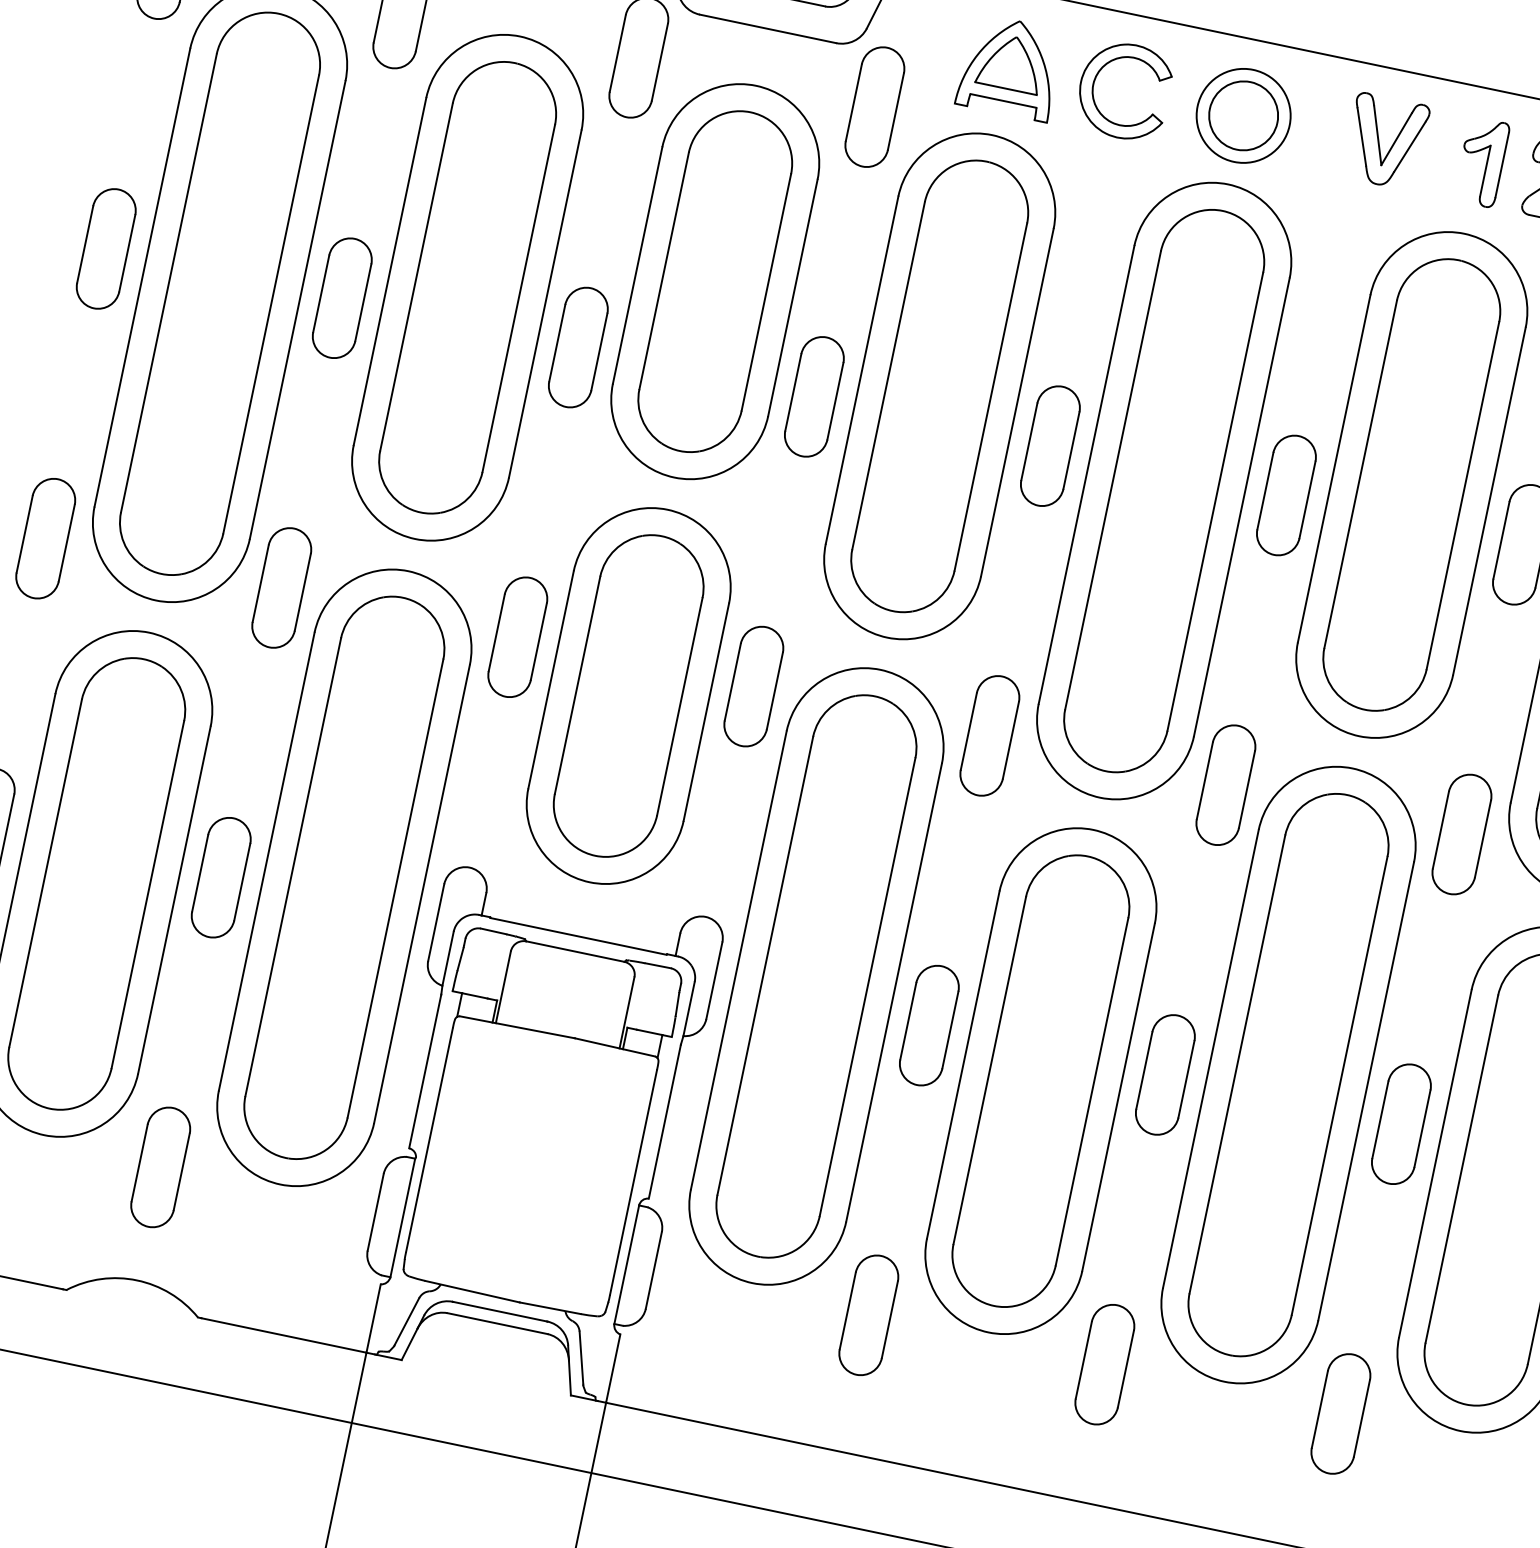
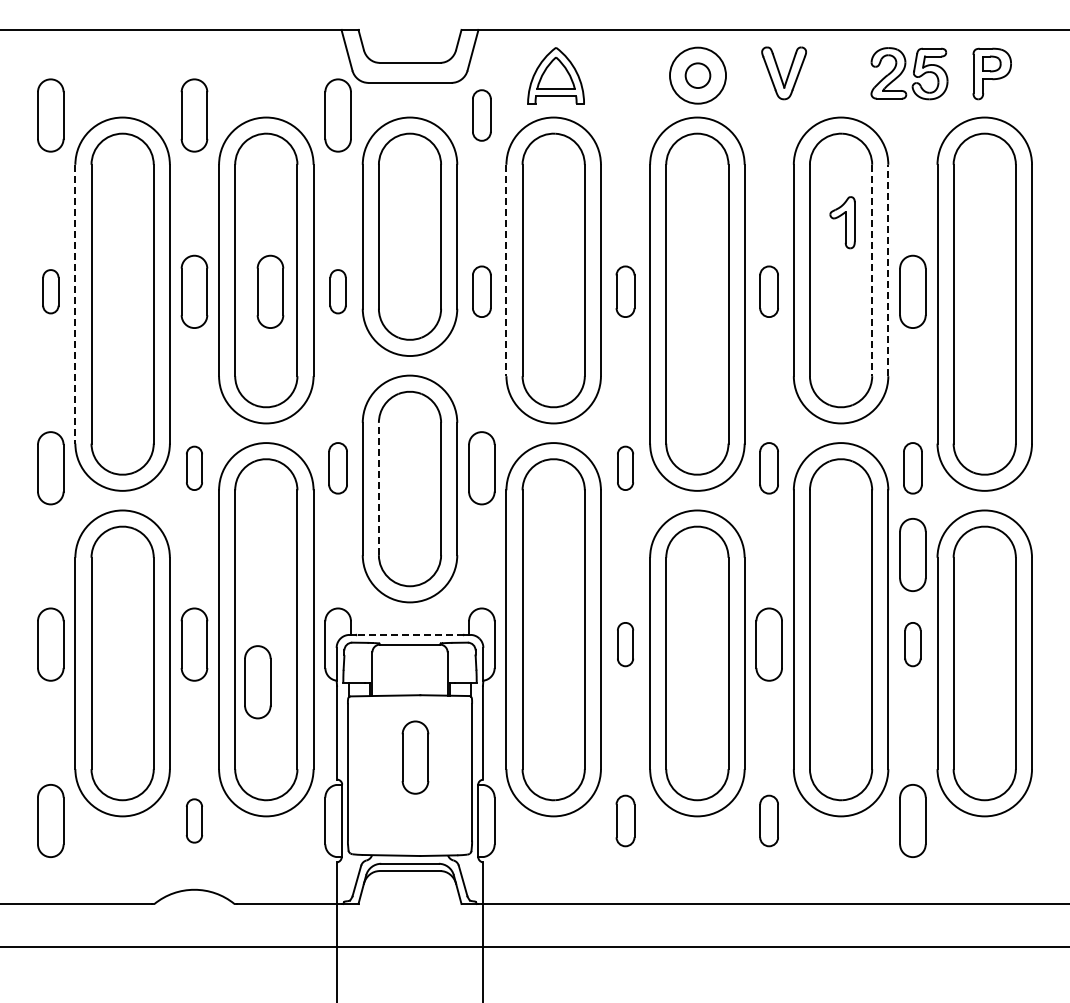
part: (1098, 76) -> (608, 70), removed
part: (874, 106) -> (481, 115), size x0.7
circle: (1242, 115) -> (697, 75), size x0.6
part: (1481, 161) -> (842, 222), moved
part: (105, 248) -> (50, 291), size x0.6
line: (142, 278) -> (75, 304), solid -> dashed
part: (467, 323) -> (270, 291), added
part: (577, 346) -> (337, 291), size x0.6
line: (862, 370) -> (506, 270), solid -> dashed
part: (813, 396) -> (481, 291), size x0.7
part: (1050, 445) -> (625, 291), size x0.7
part: (1285, 494) -> (768, 291), size x0.7
line: (1463, 495) -> (872, 270), solid -> dashed
line: (1489, 501) -> (888, 270), solid -> dashed
part: (281, 588) -> (194, 468), size x0.6
part: (516, 637) -> (337, 468), size x0.7
line: (577, 684) -> (378, 488), solid -> dashed
part: (989, 736) -> (625, 468), size x0.6
part: (1224, 785) -> (768, 468), size x0.7
part: (1461, 834) -> (912, 468), size x0.7
line: (579, 936) -> (410, 635), solid -> dashed
part: (311, 961) -> (257, 682), added
part: (1431, 976) -> (912, 554), added
part: (929, 1025) -> (625, 644), size x0.6
part: (1400, 1123) -> (912, 644), size x0.6
part: (545, 1138) -> (415, 757), added
part: (160, 1166) -> (194, 820), size x0.6
part: (868, 1314) -> (625, 820), size x0.7
part: (1103, 1363) -> (768, 820), size x0.7

